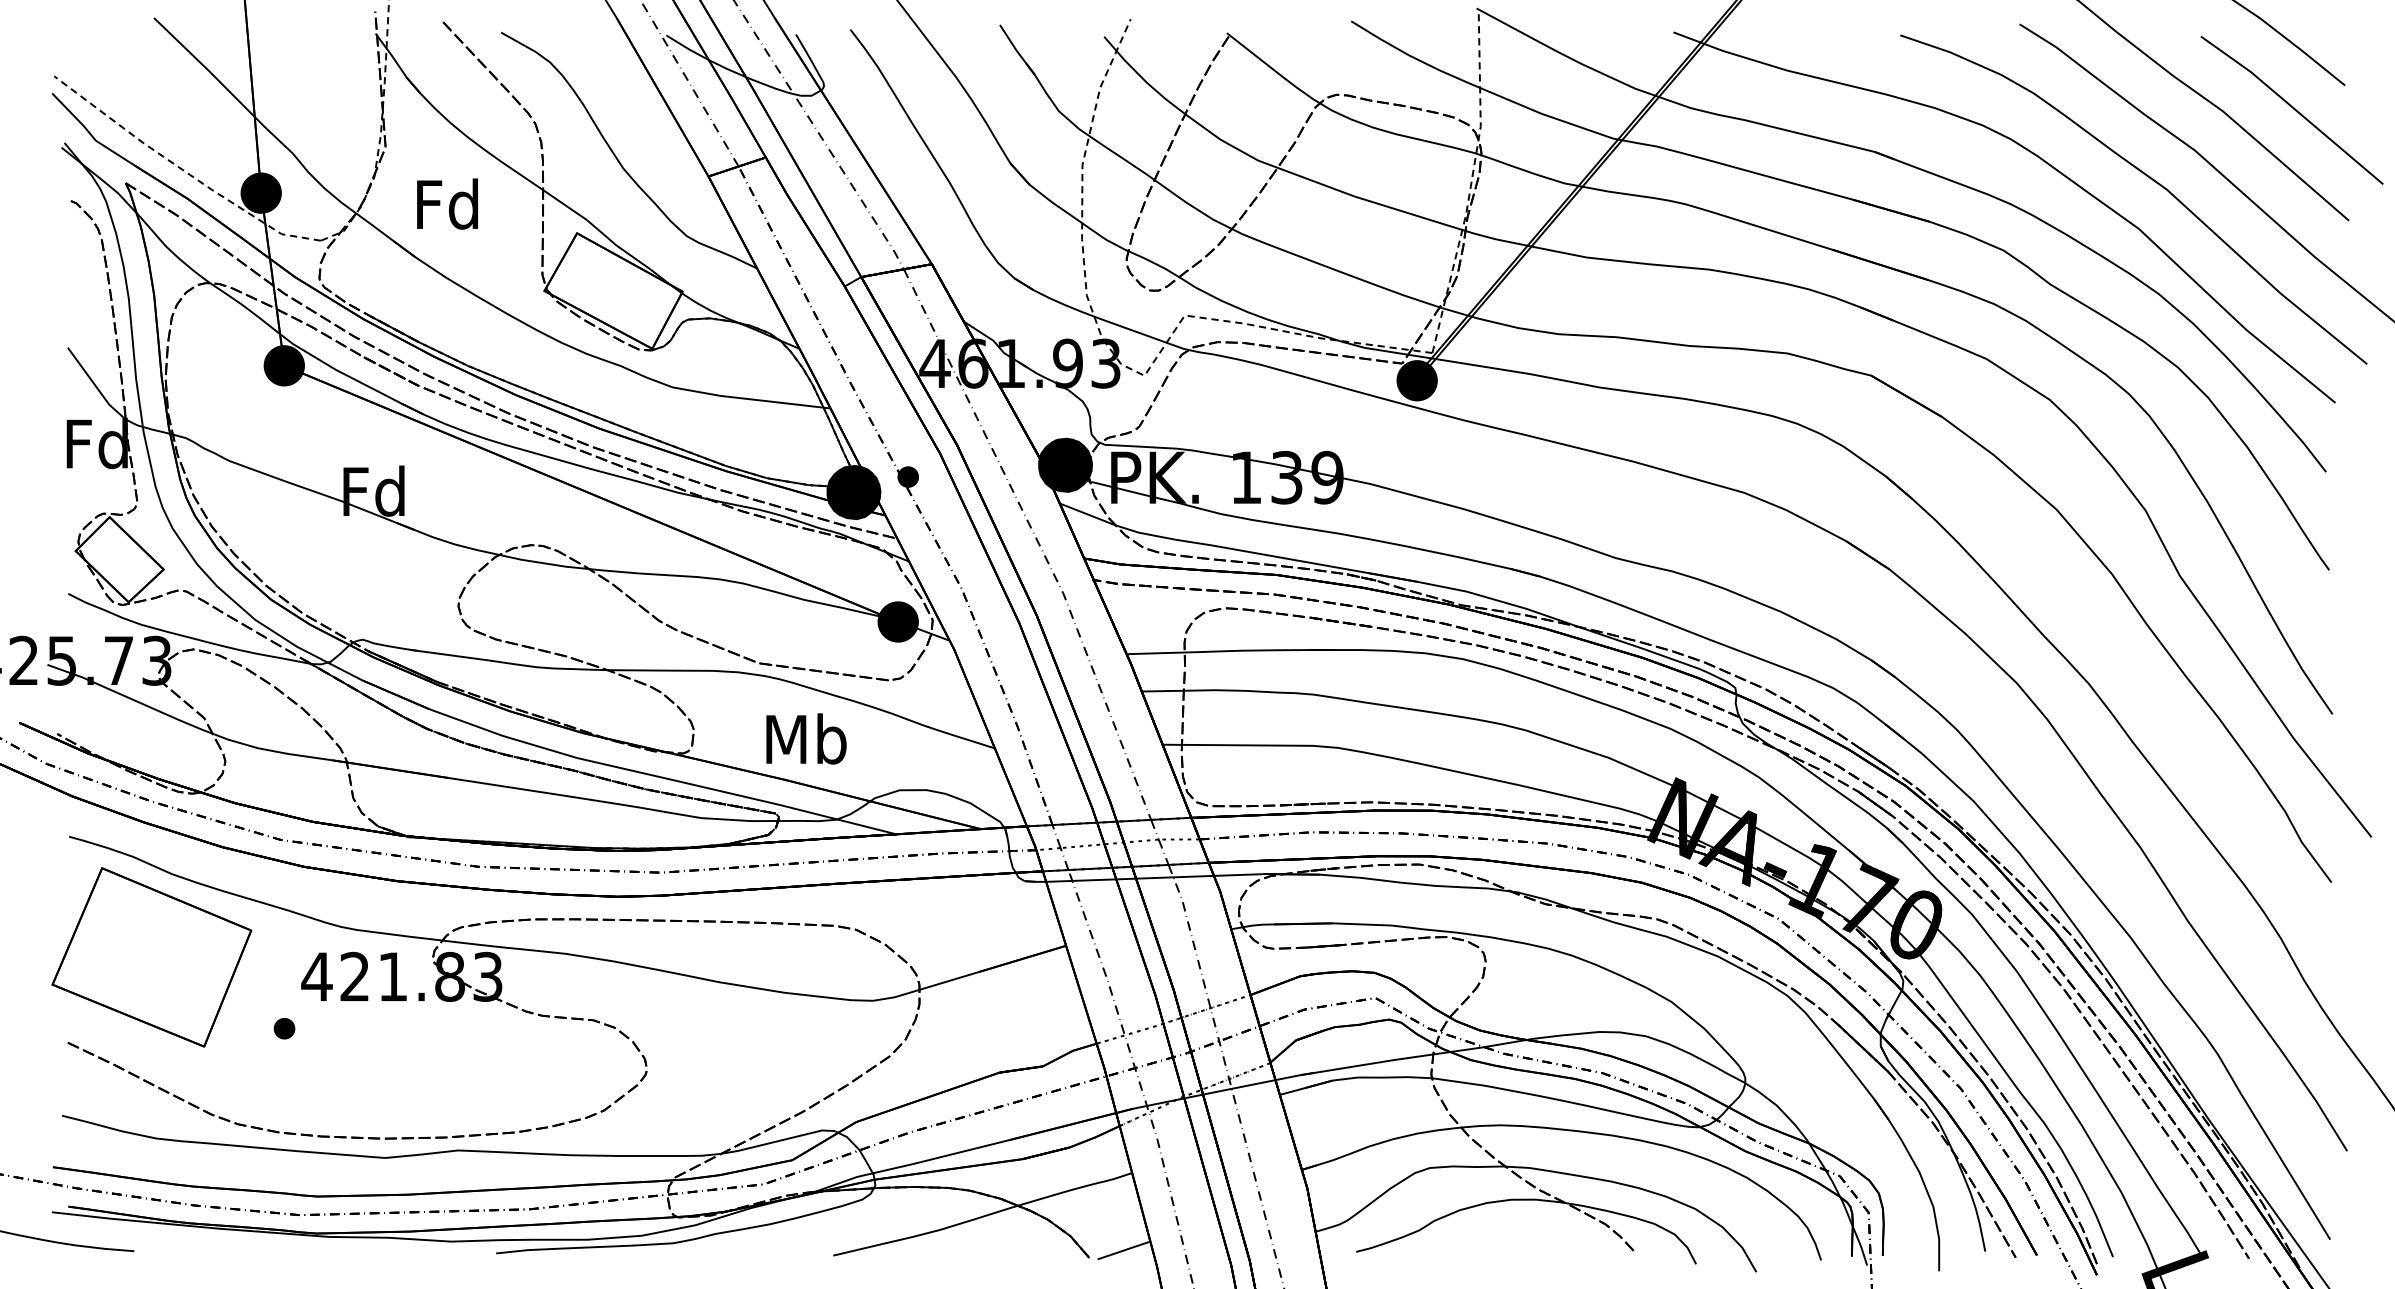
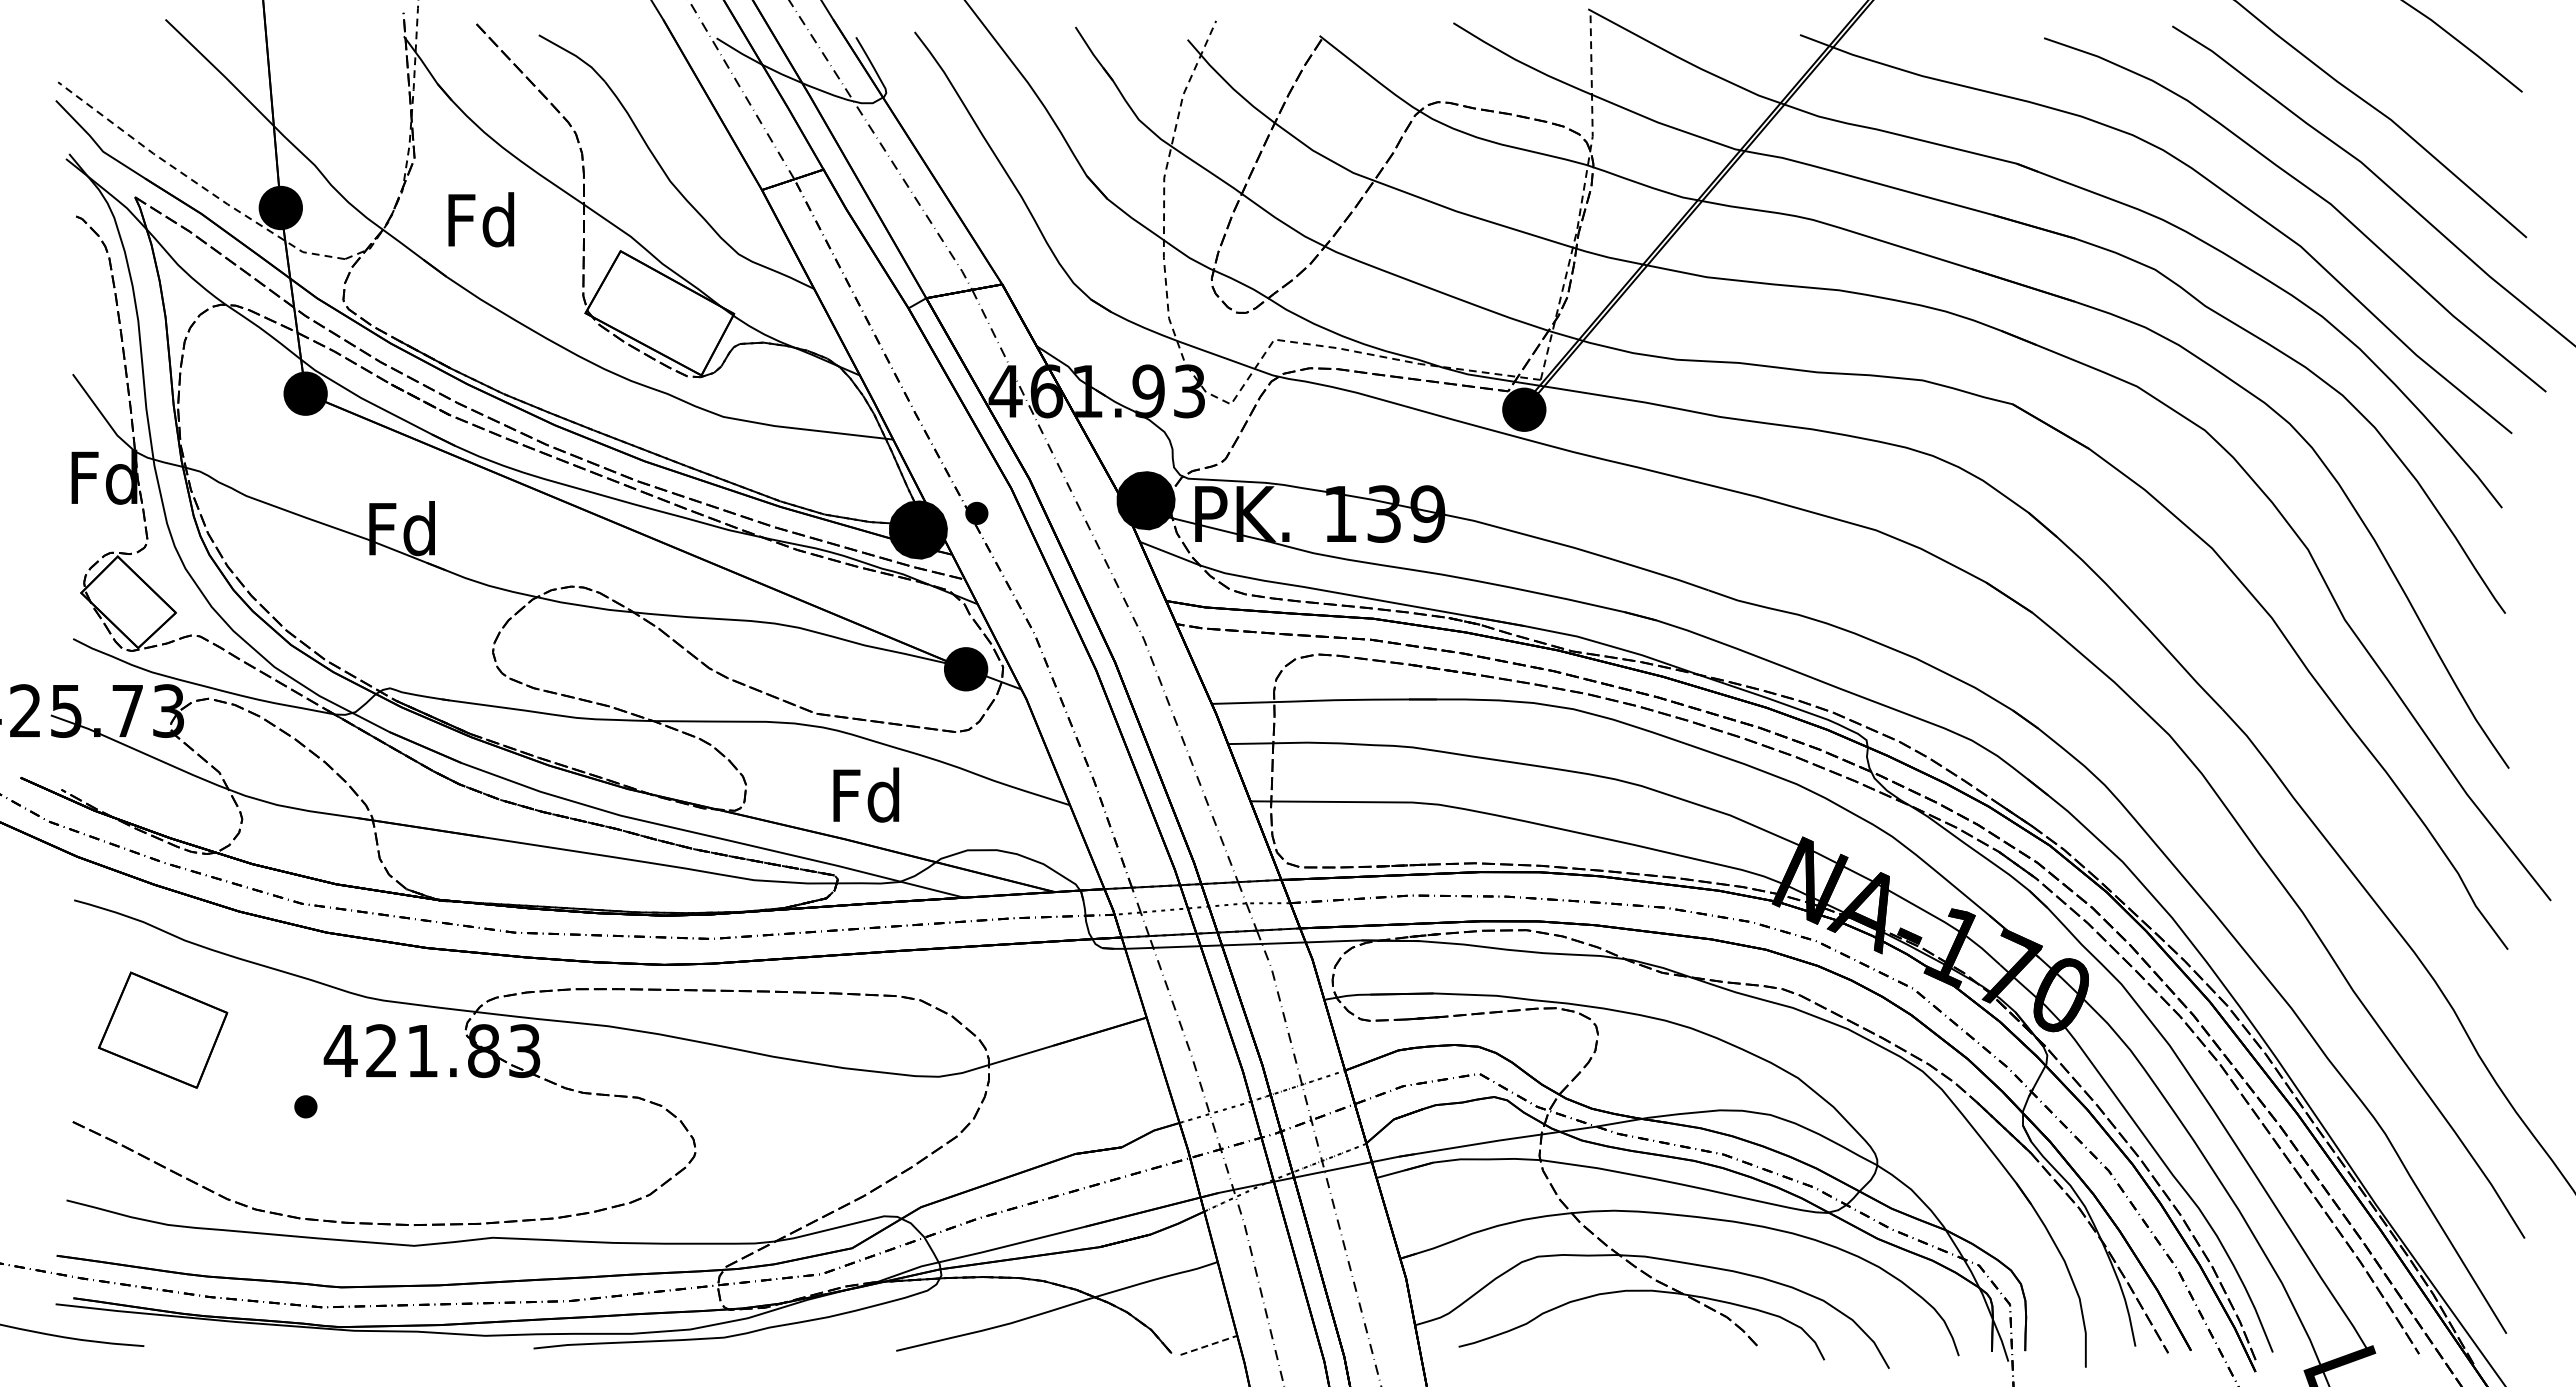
line: (2293, 109) -> (2466, 117), removed
text: (806, 738) -> (867, 794), Mb -> Fd
part: (151, 957) -> (162, 1030), size x0.6
line: (1123, 1250) -> (1208, 1345), solid -> dashed

